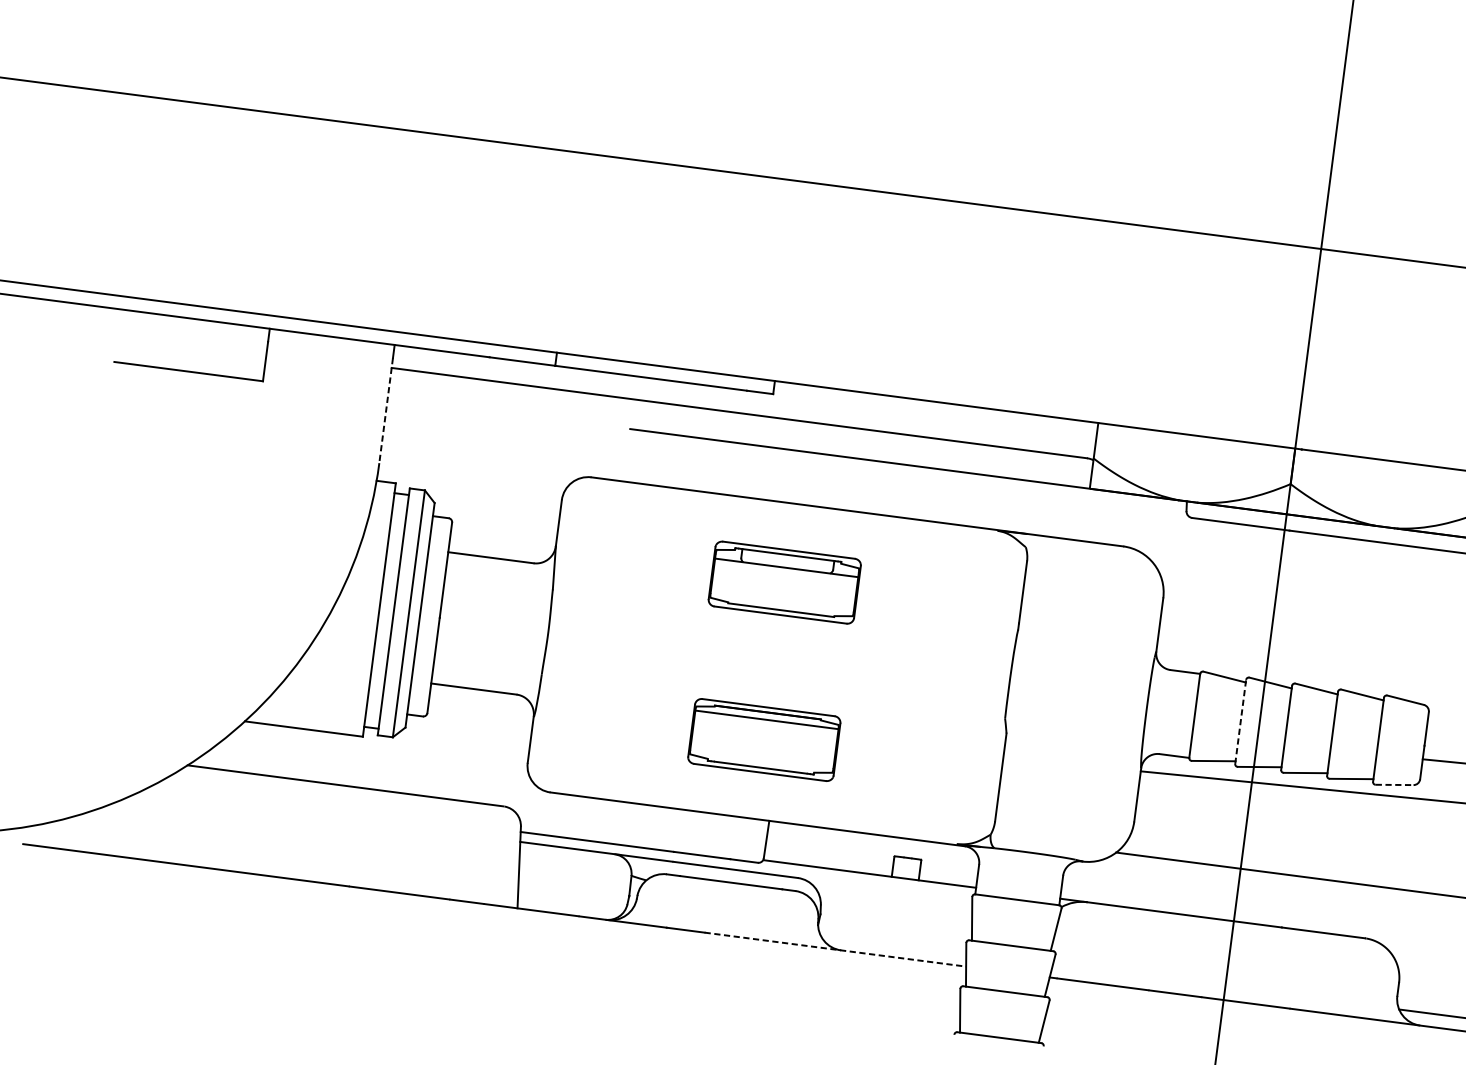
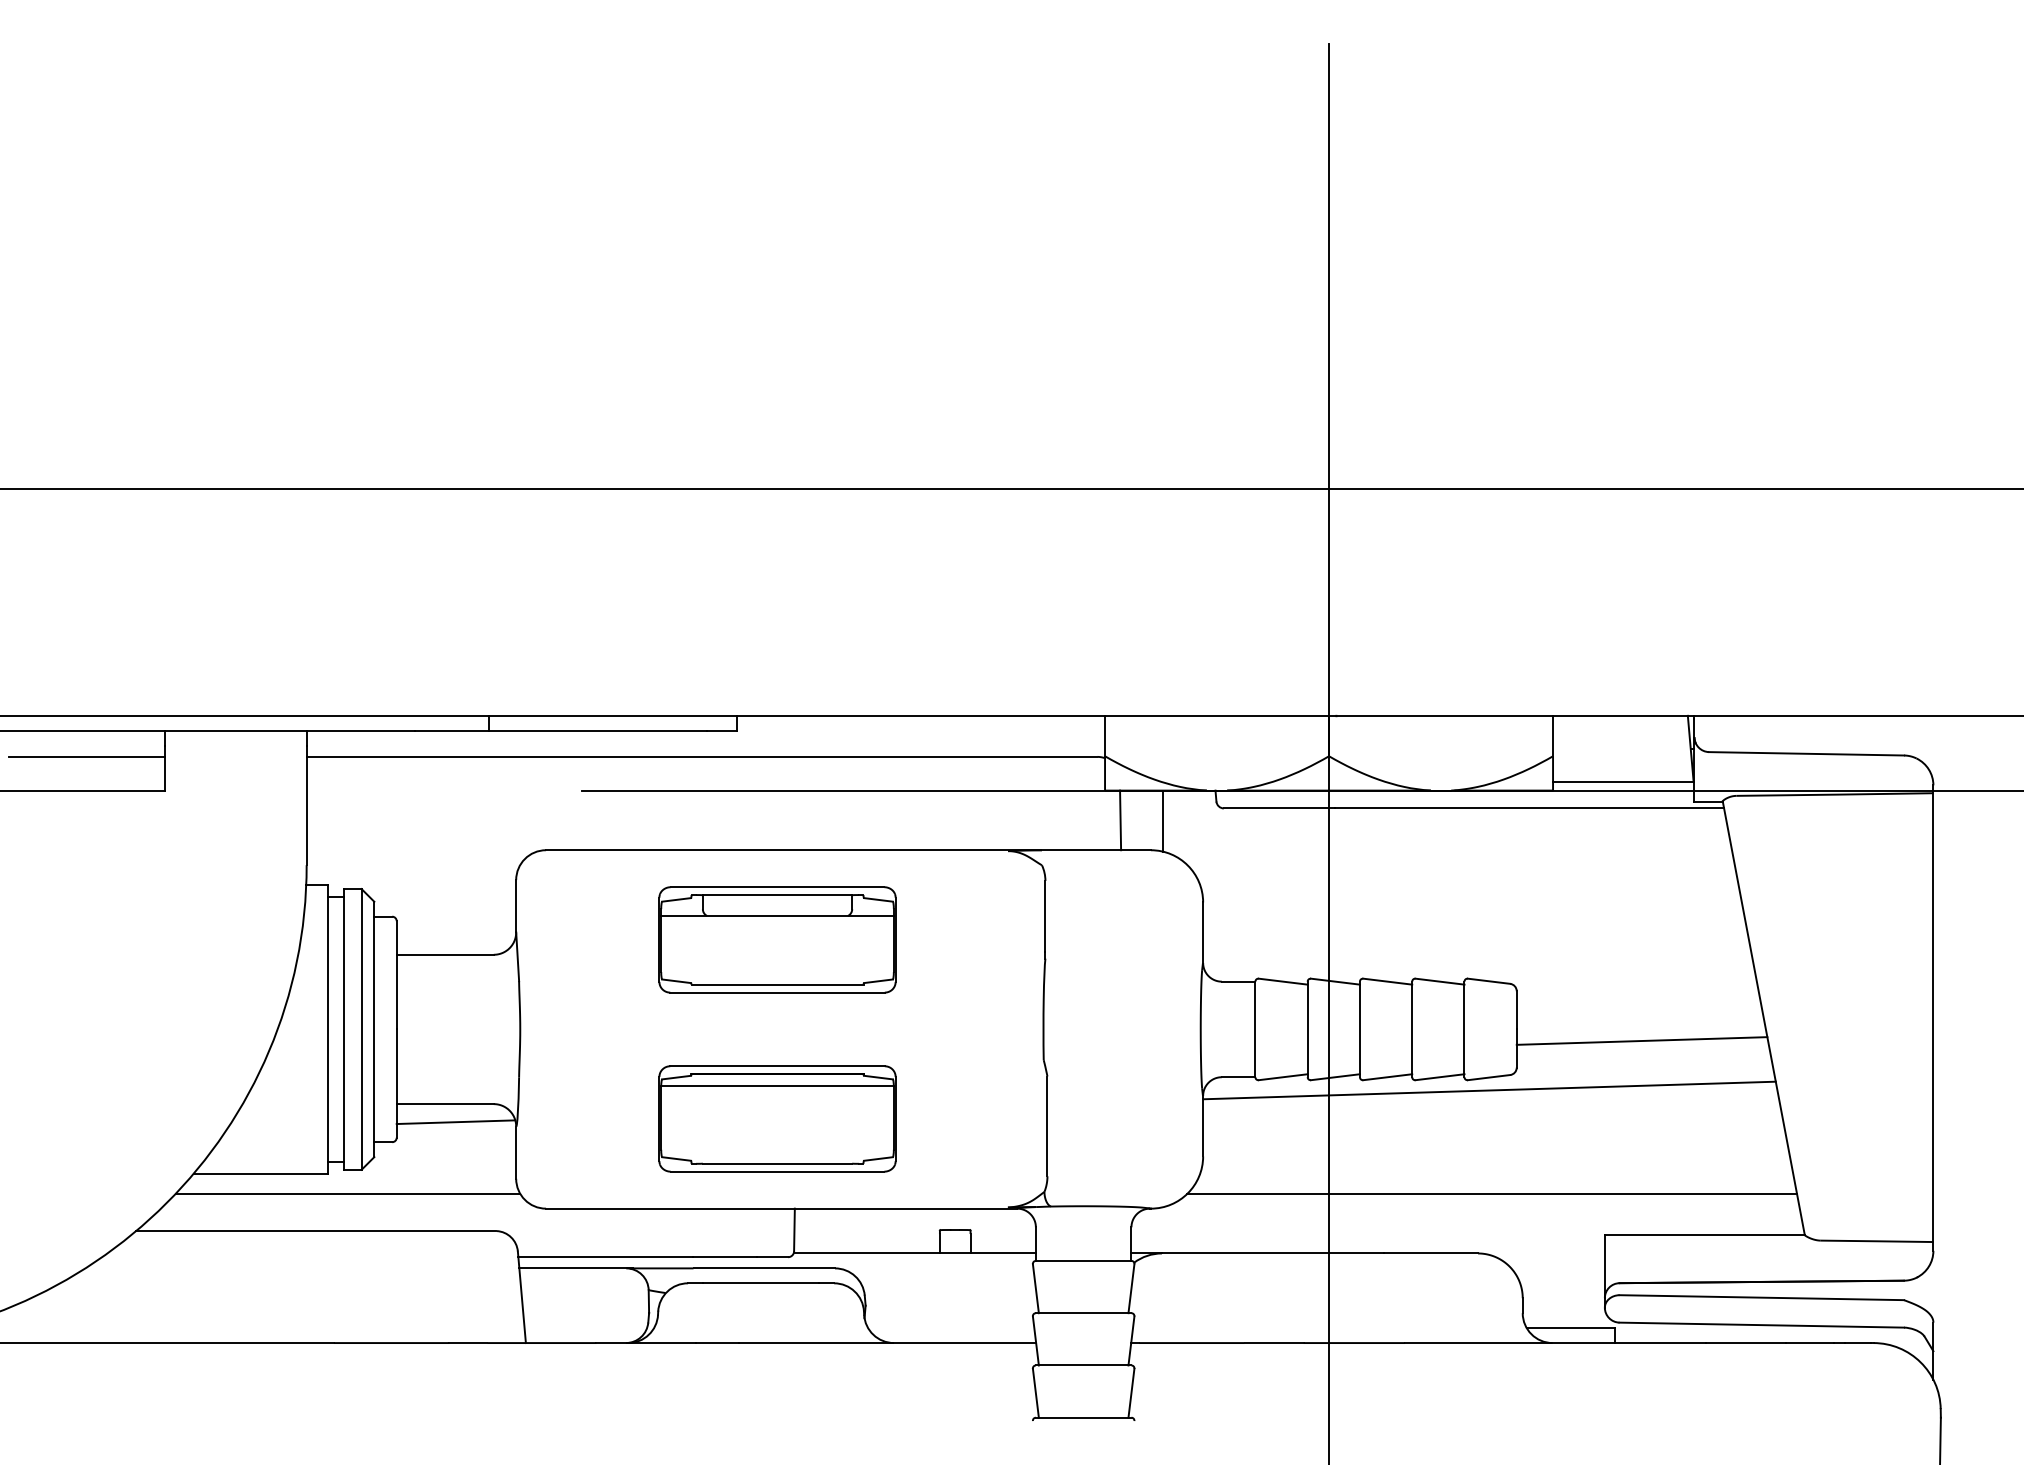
line: (198, 342) -> (86, 756), added
line: (386, 410) -> (306, 805), dashed -> solid
line: (1099, 516) -> (1120, 820), added
line: (1136, 521) -> (1162, 820), added
part: (784, 582) -> (777, 939), size x1.43
line: (480, 706) -> (455, 1122), added
line: (1240, 721) -> (1307, 1029), dashed -> solid
part: (764, 739) -> (777, 1118), size x1.43
line: (377, 756) -> (347, 1193), added
line: (1395, 784) -> (1489, 1077), dashed -> solid
line: (835, 950) -> (887, 1343), dashed -> solid

